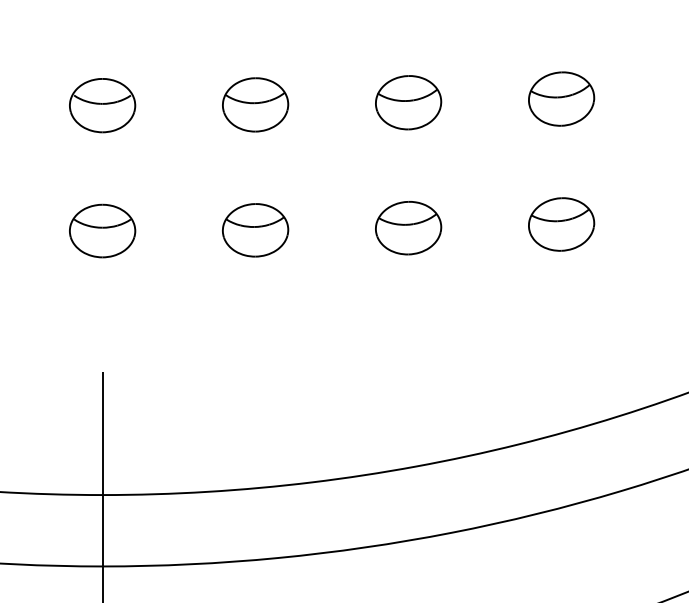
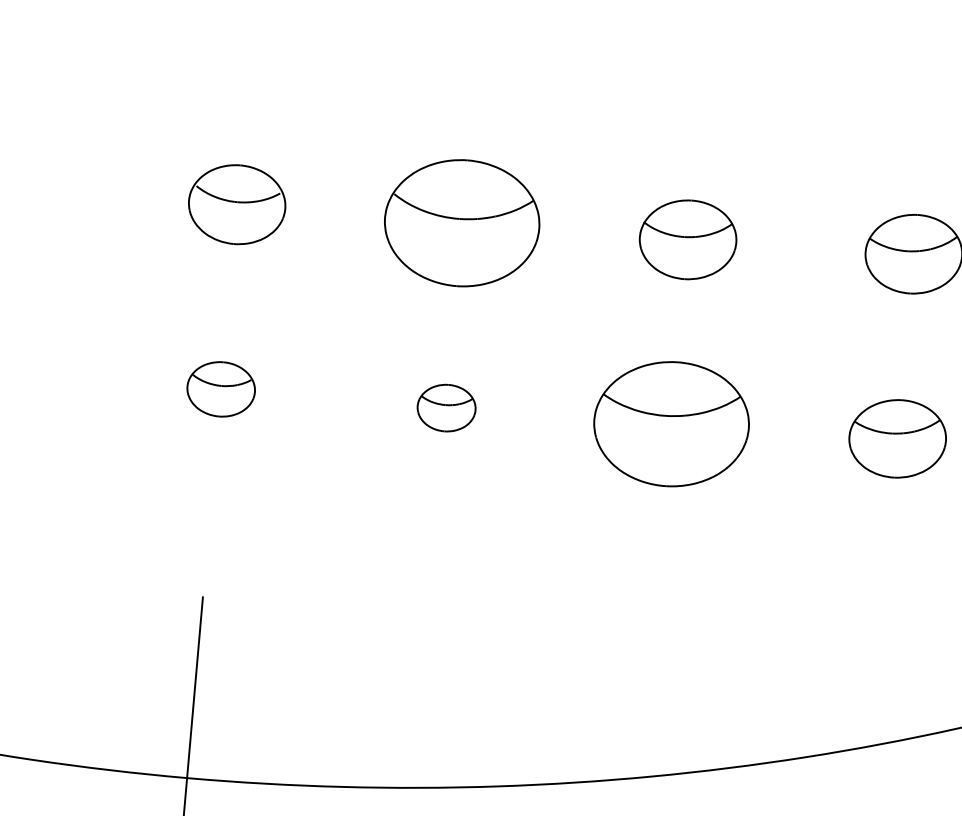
part: (255, 104) -> (462, 222), size x1.6
part: (408, 228) -> (671, 425), size x1.6
part: (102, 230) -> (220, 388), size x0.7
part: (255, 230) -> (446, 408), size x0.6

